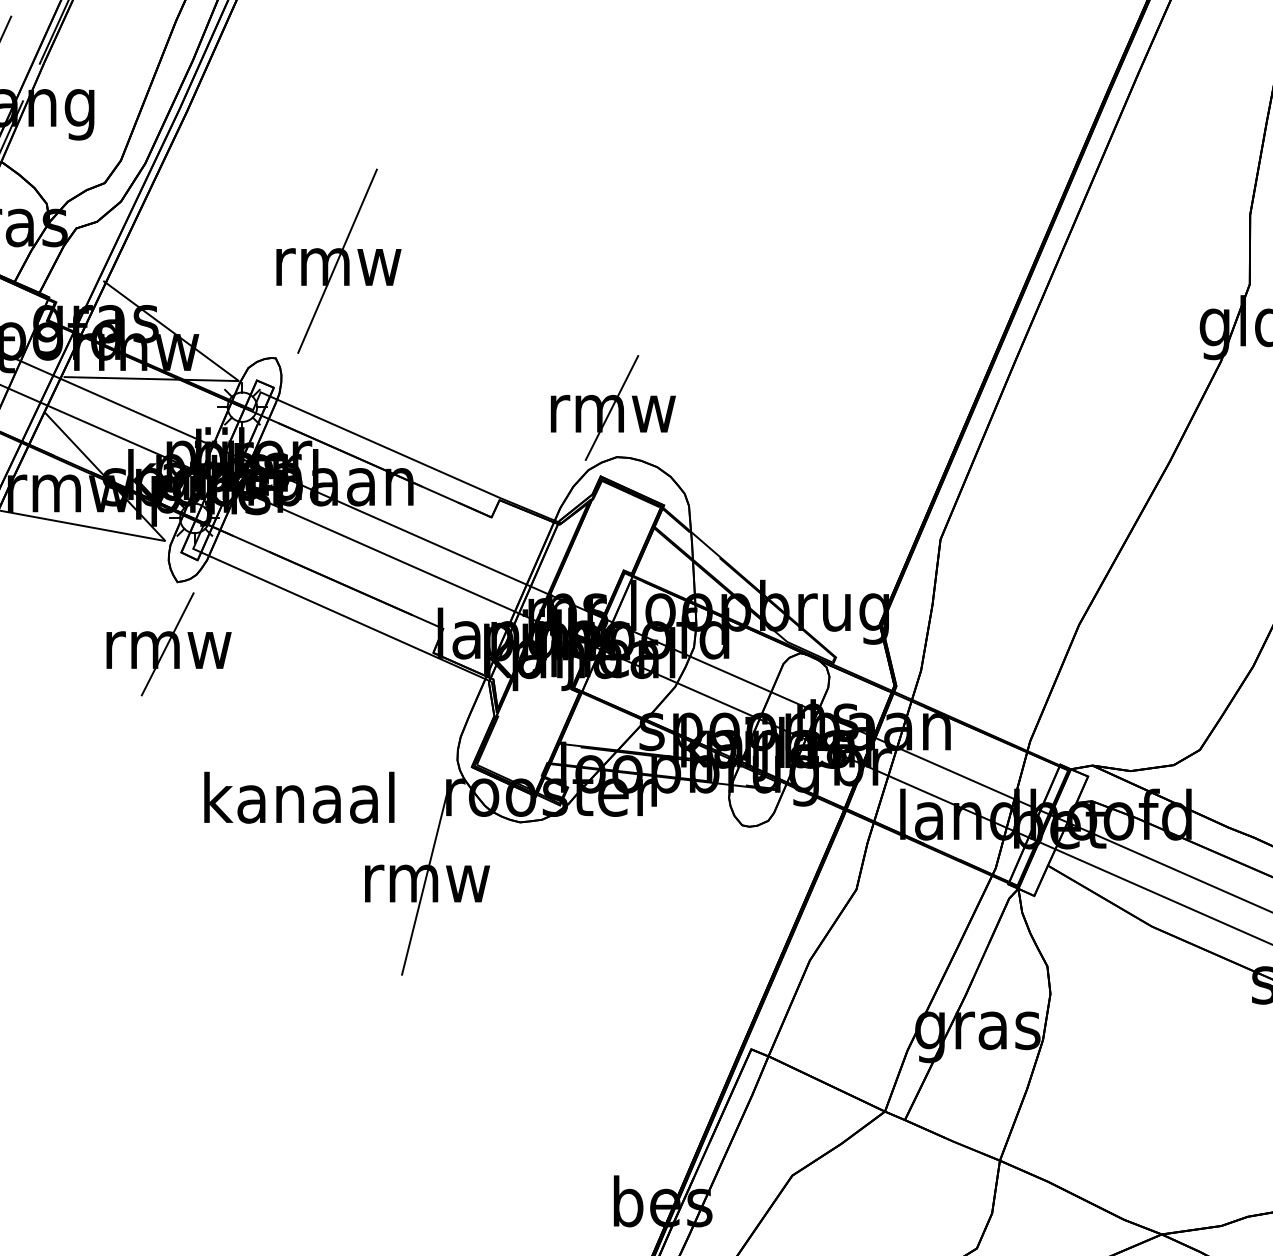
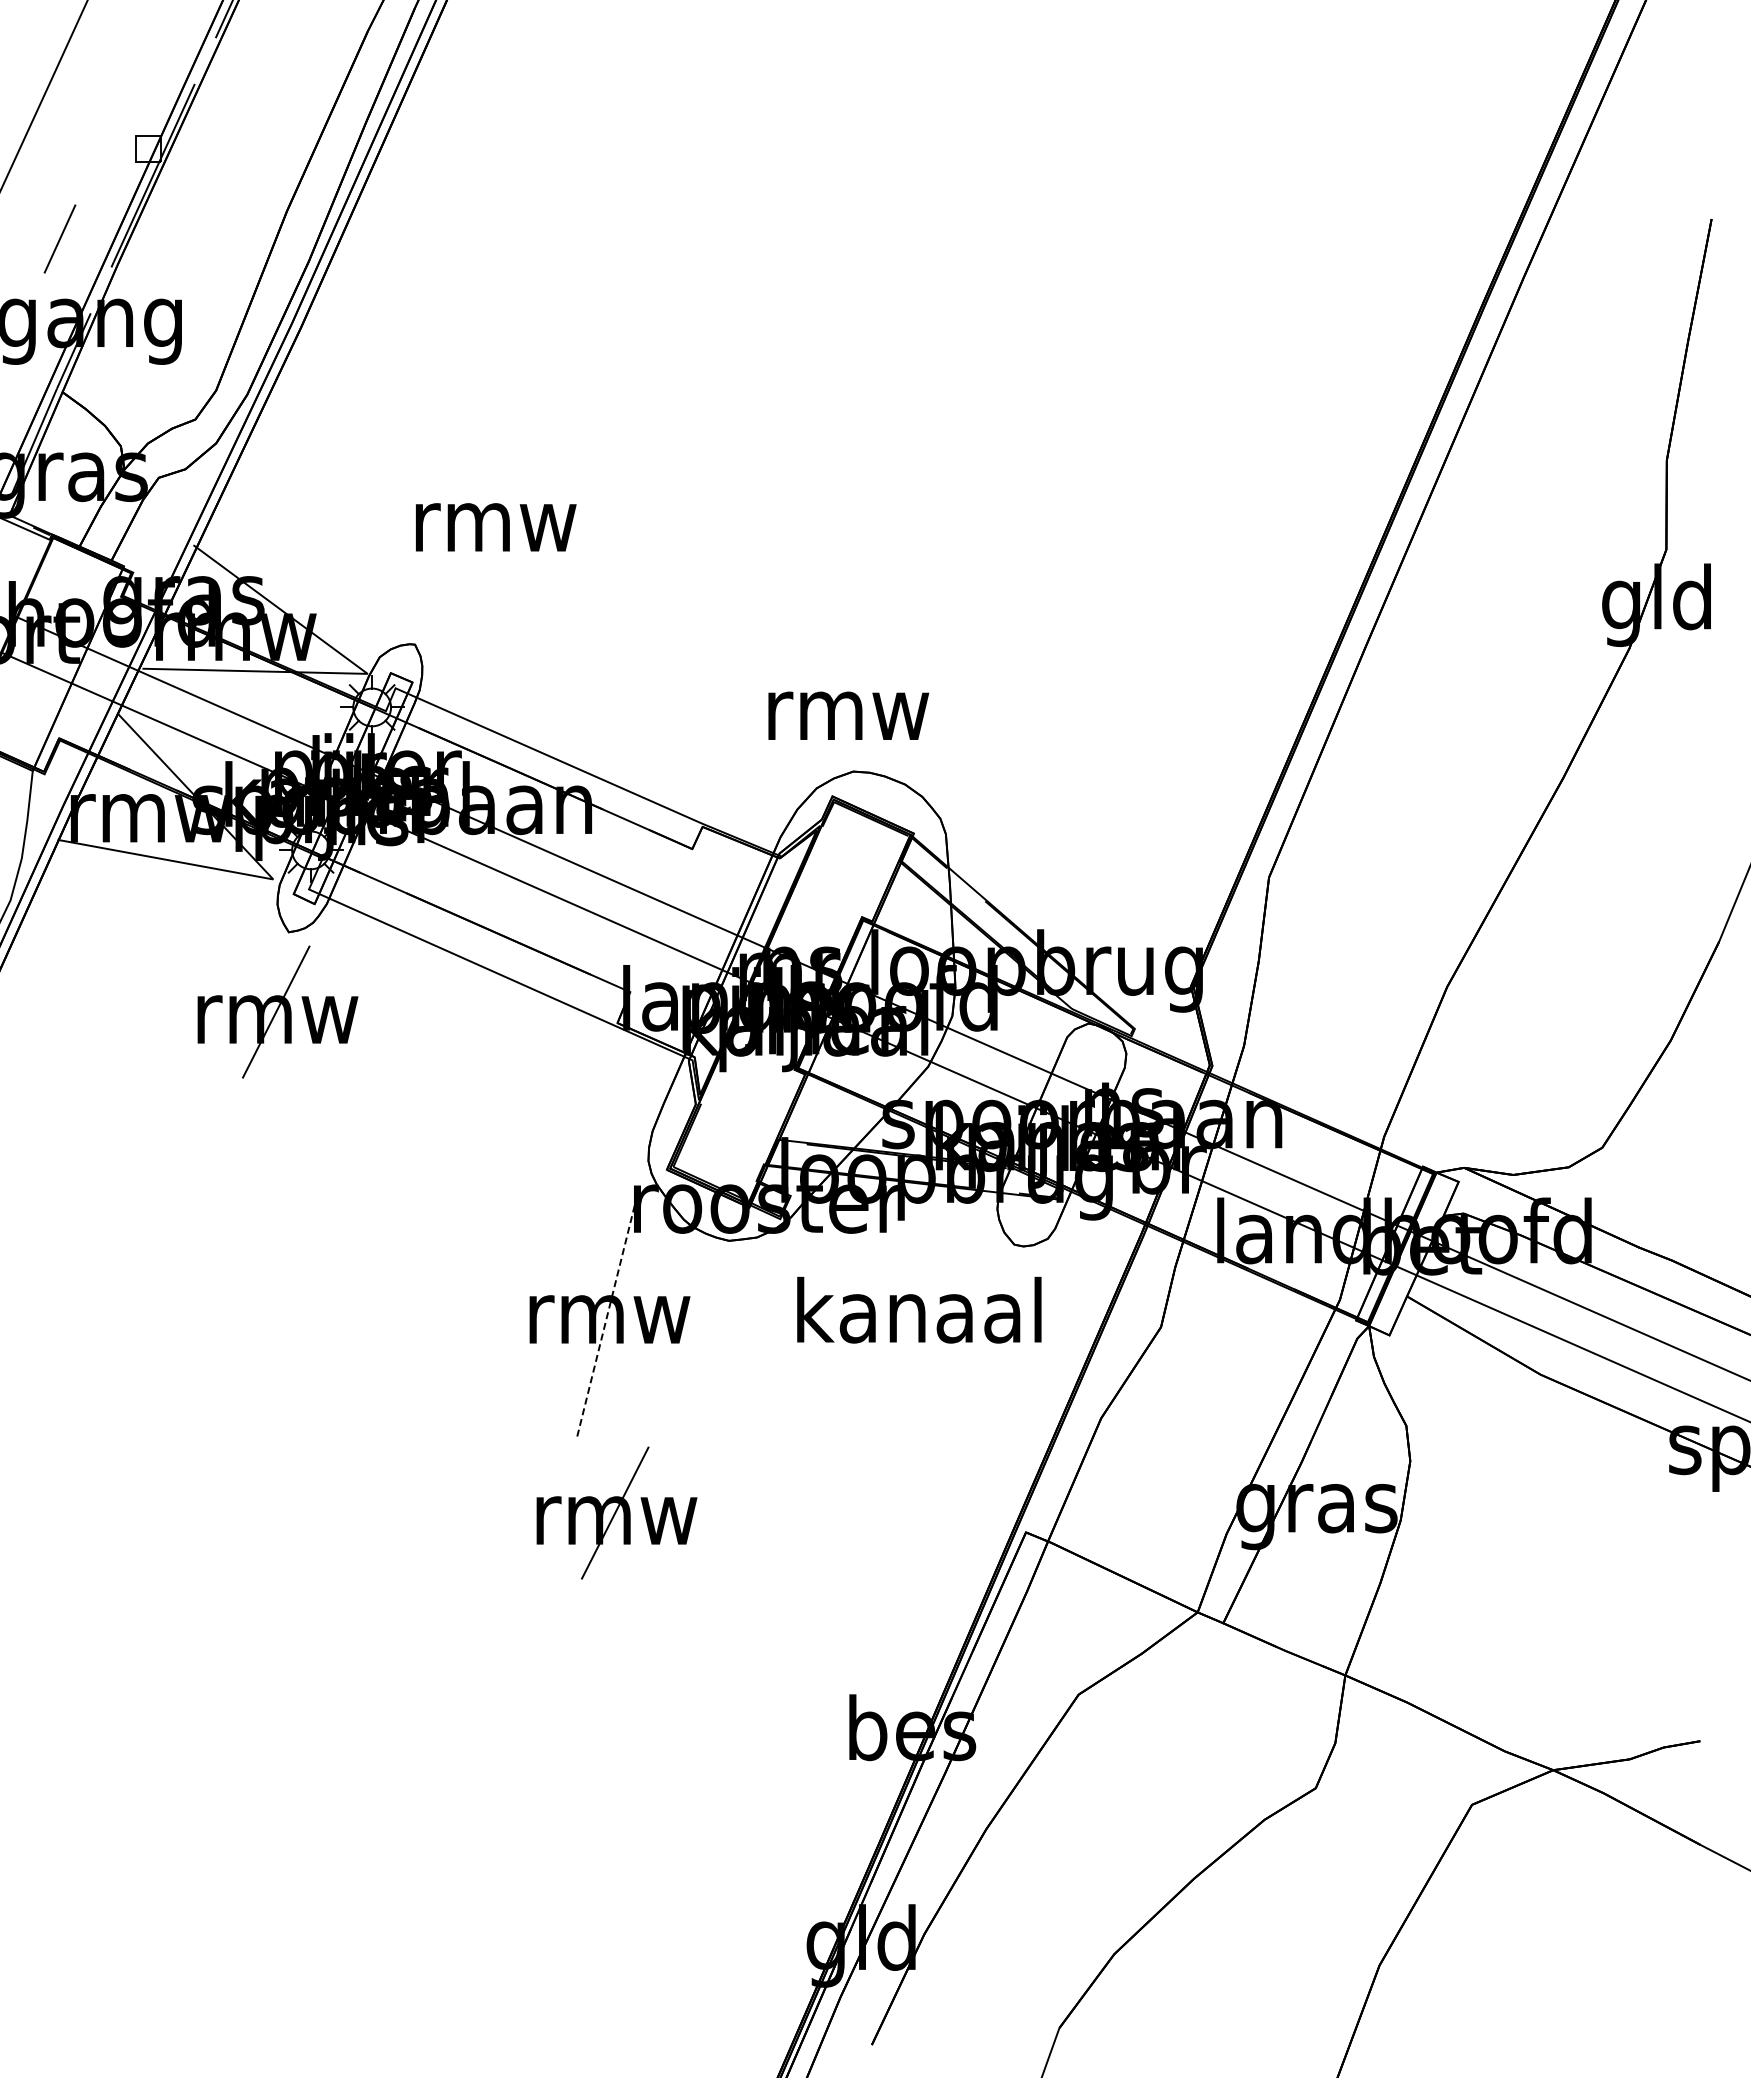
line: (336, 260) -> (493, 519), removed
line: (611, 408) -> (846, 708), removed
text: (299, 797) -> (919, 1309), moved
line: (426, 877) -> (608, 1311), solid -> dashed
part: (432, 1033) -> (616, 1512), added

